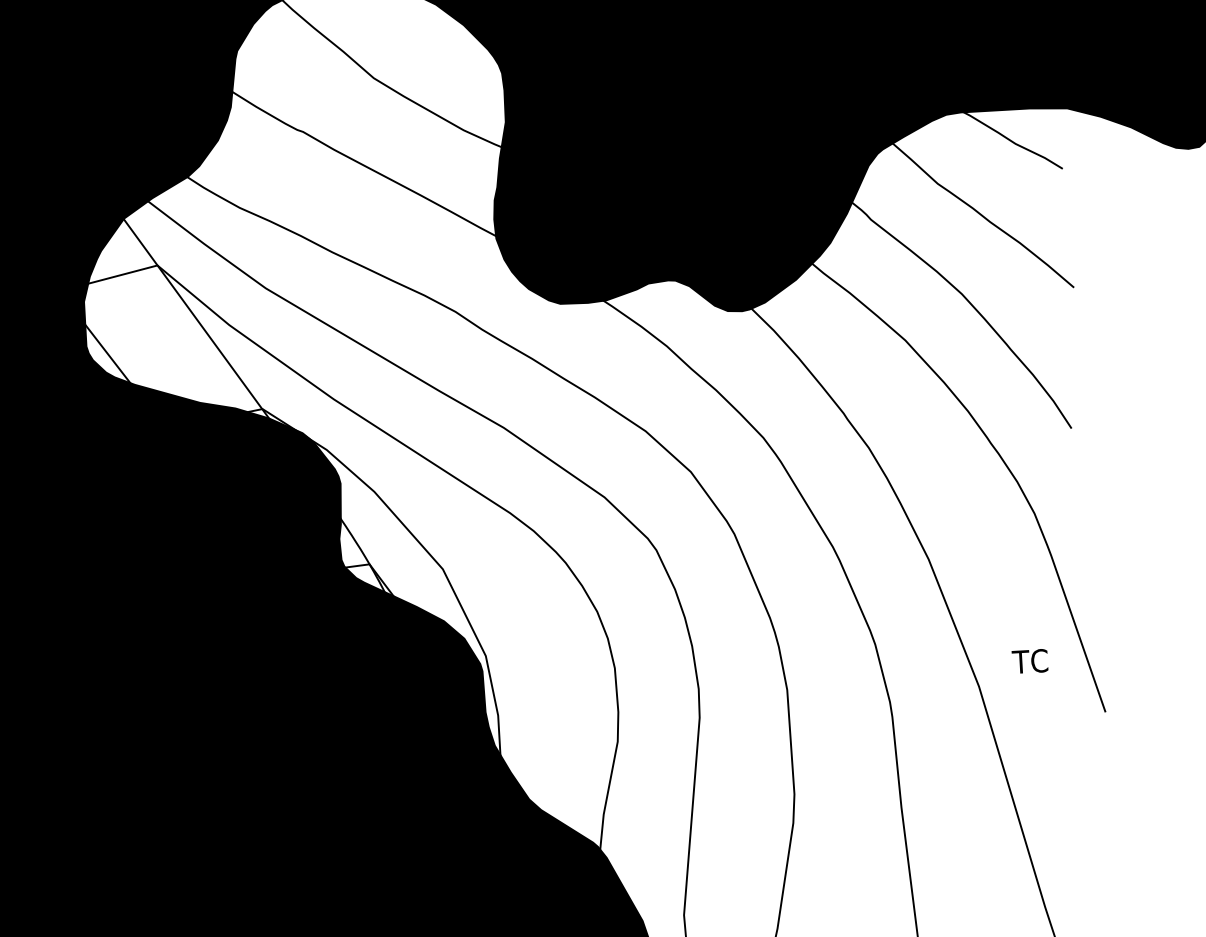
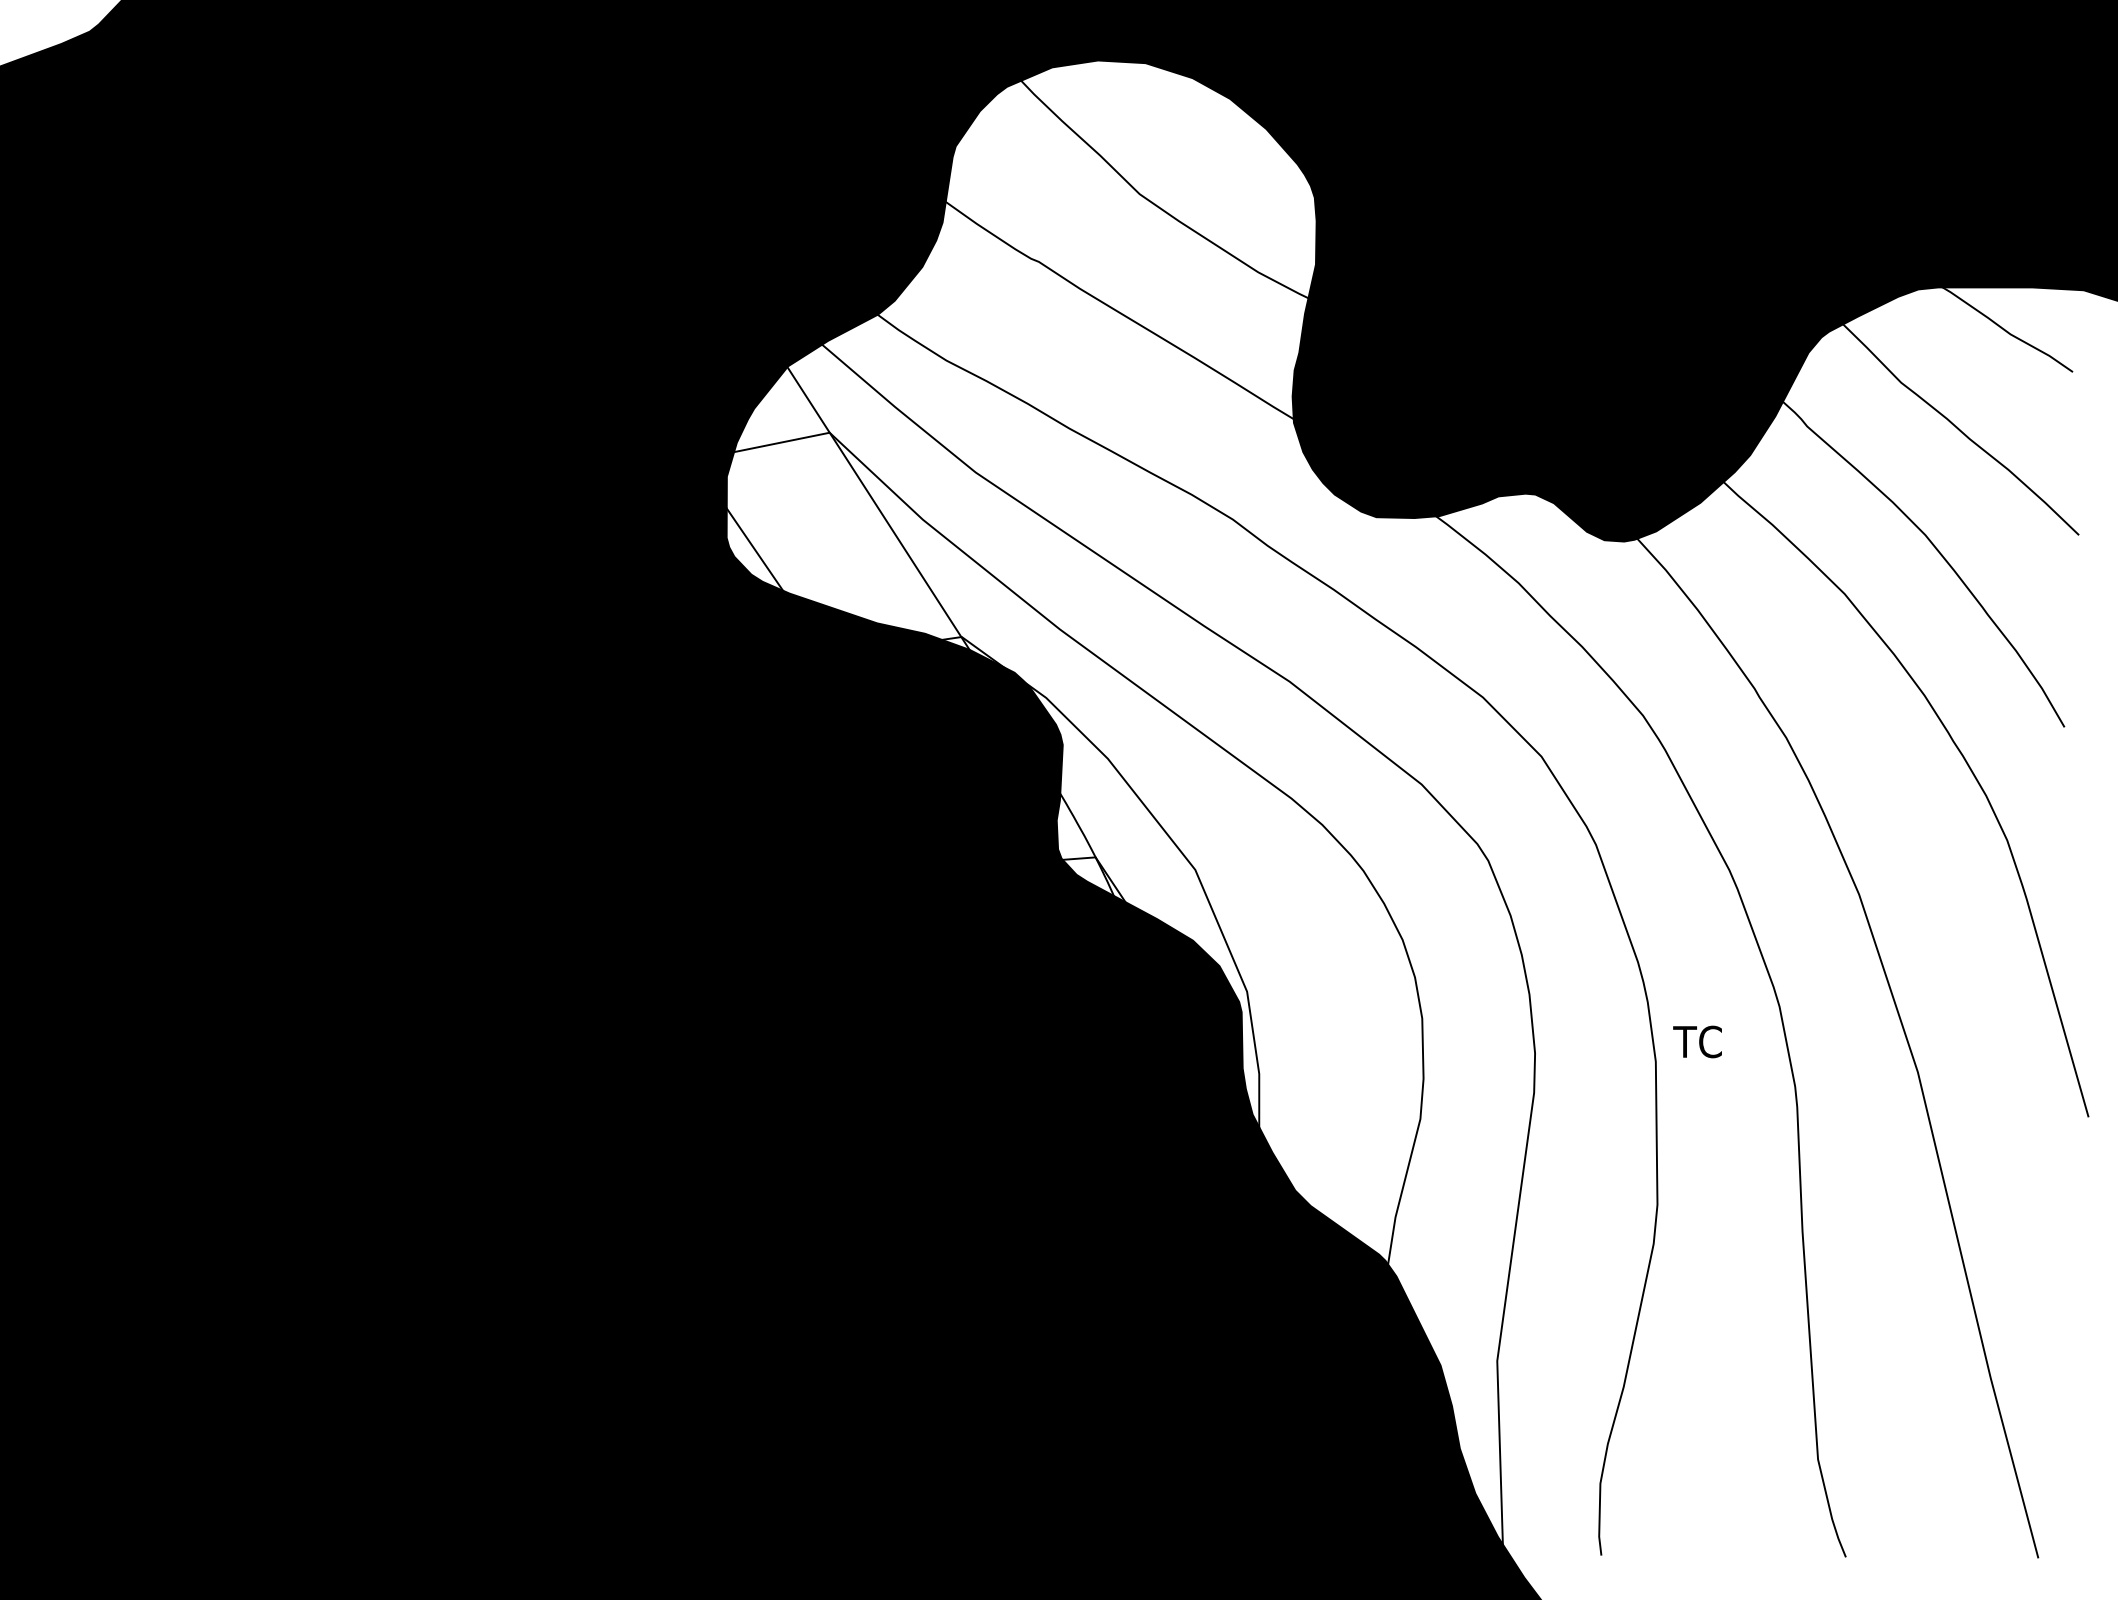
text: (1030, 661) -> (1697, 1041), moved

